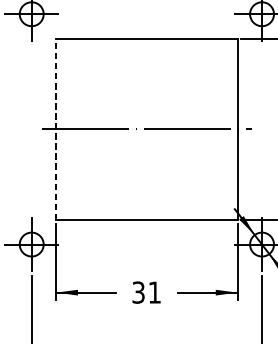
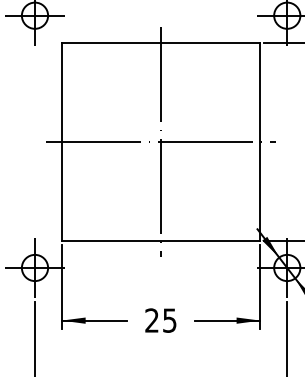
line: (55, 129) -> (61, 141), dashed -> solid
line: (147, 129) -> (161, 141), added
text: (146, 292) -> (160, 320), 31 -> 25

